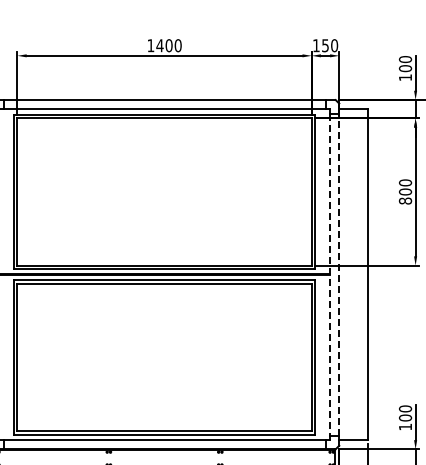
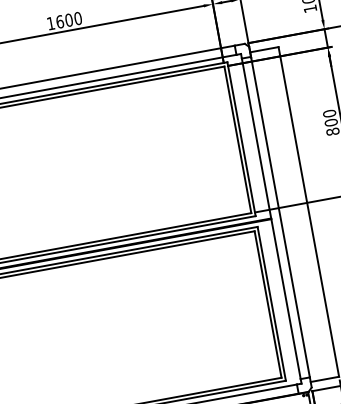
text: (159, 45) -> (59, 21), 1400 -> 1600
line: (330, 274) -> (271, 218), dashed -> solid
line: (339, 274) -> (280, 216), dashed -> solid

